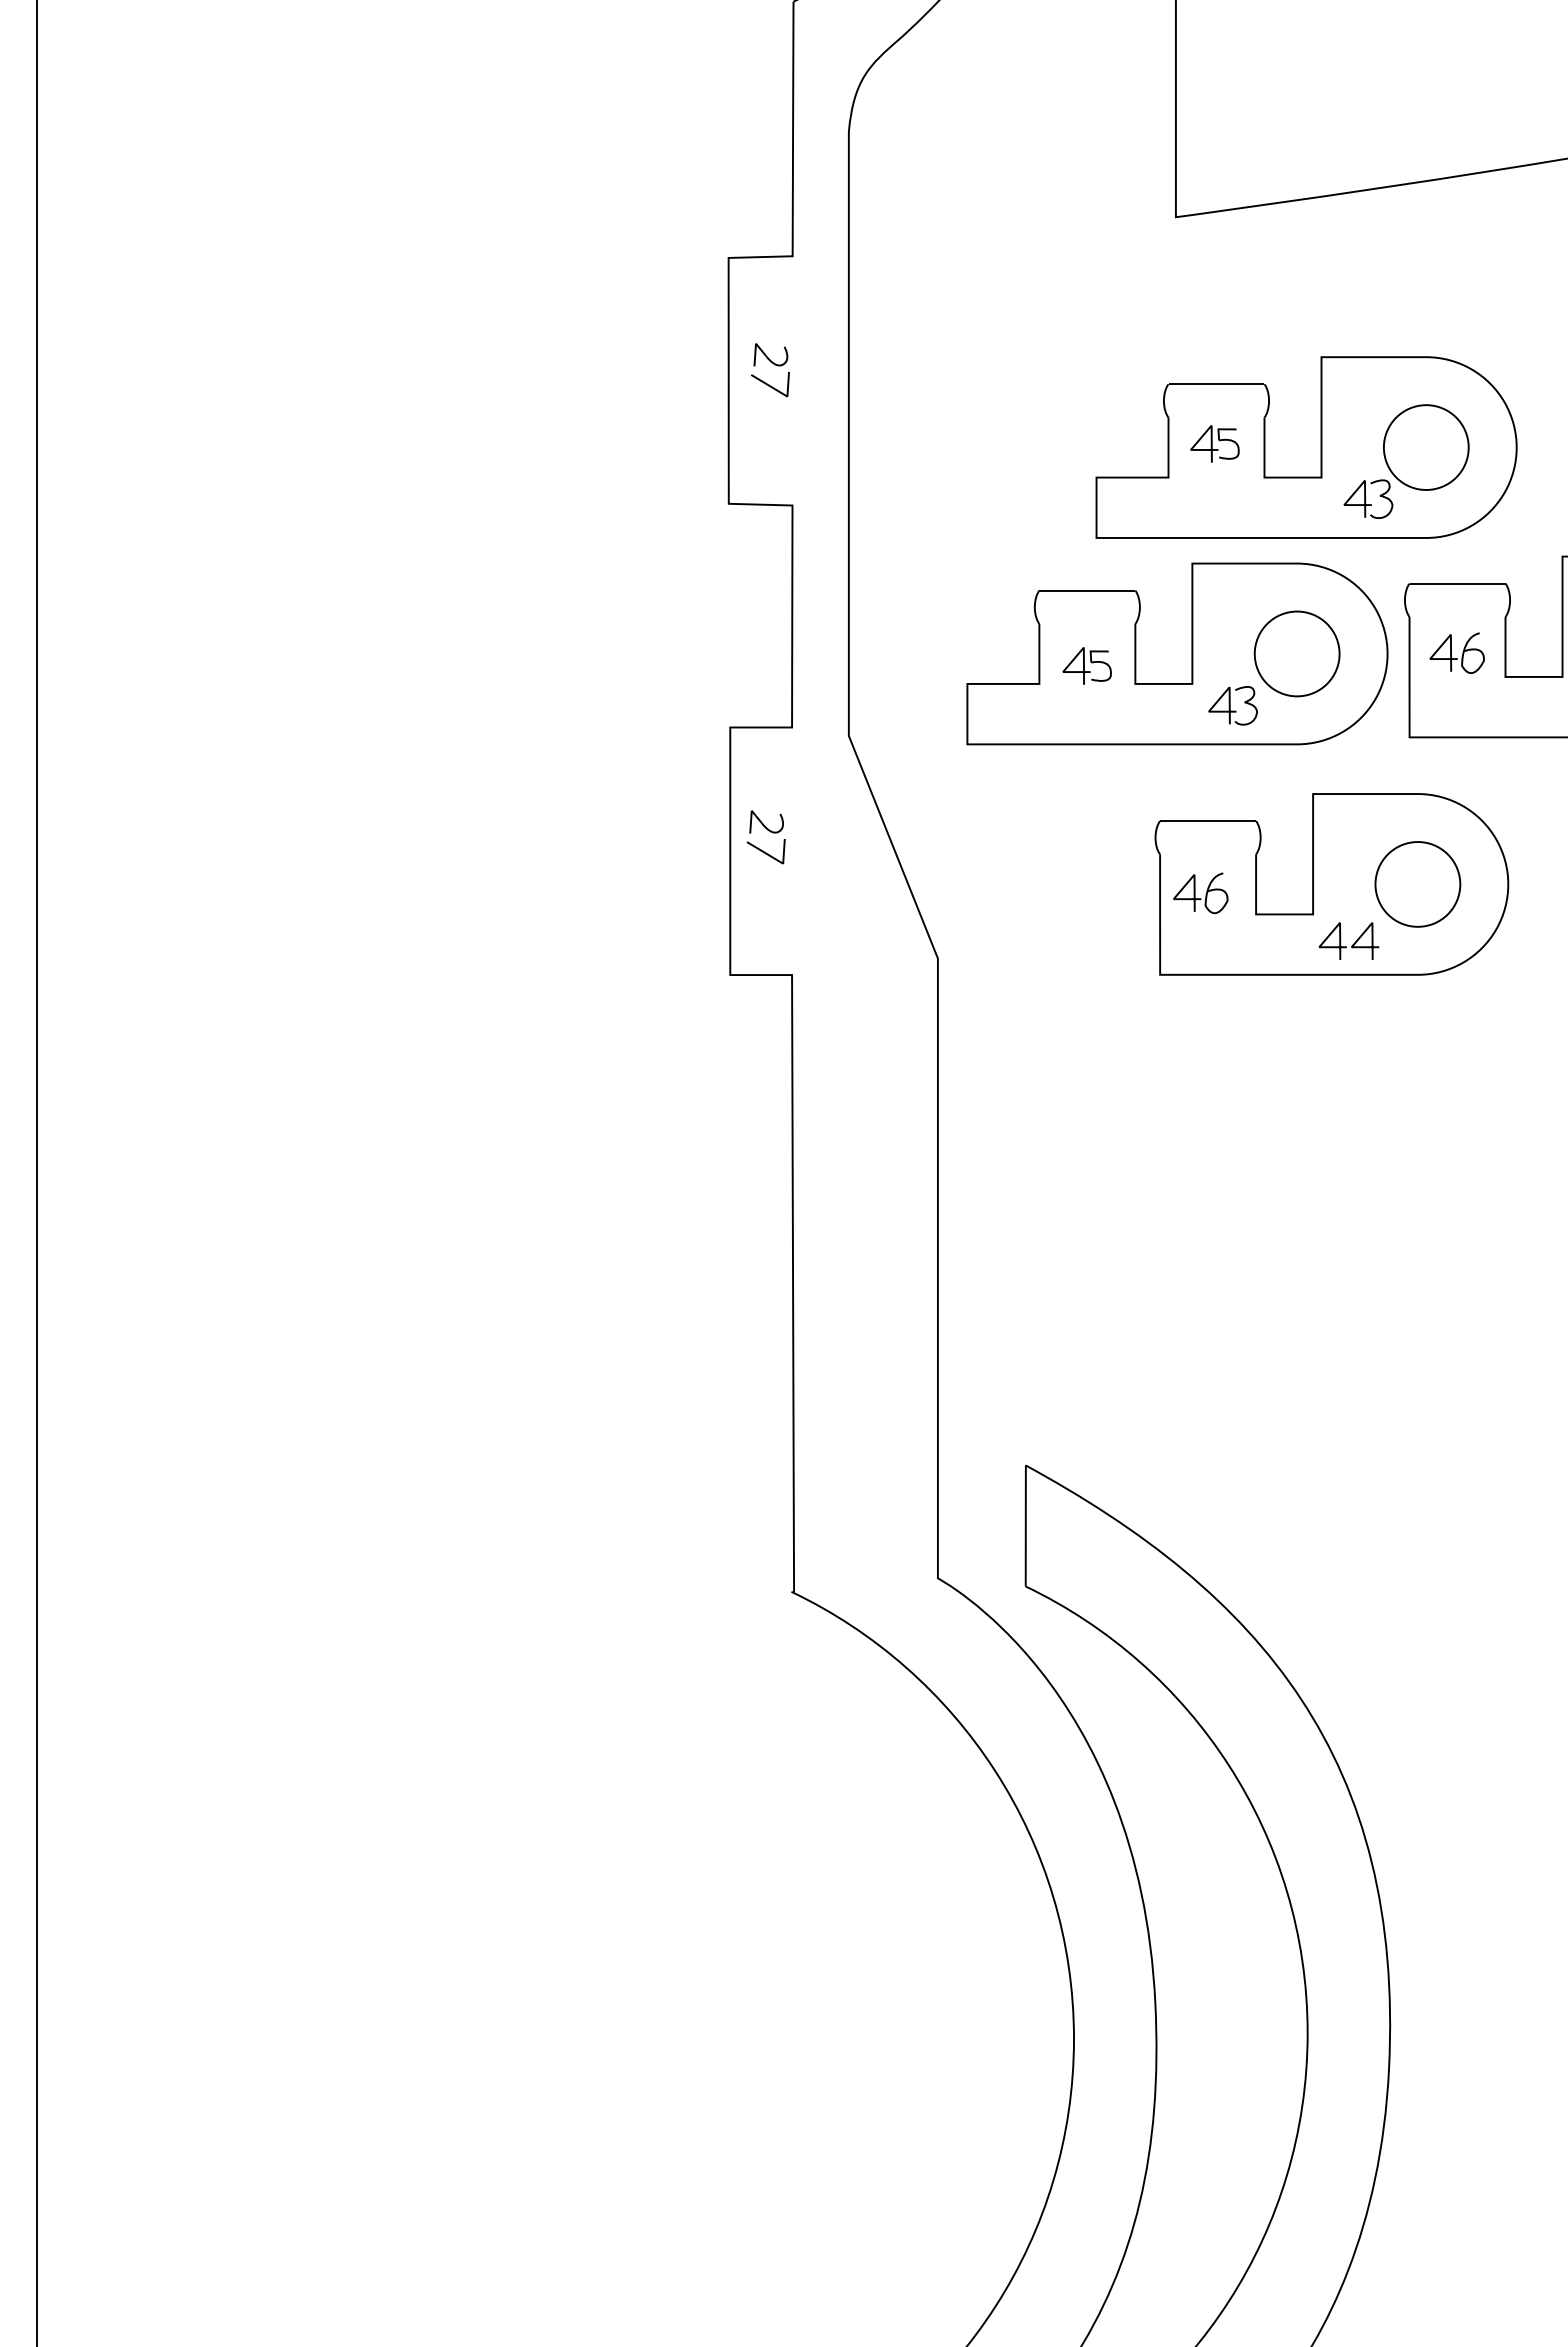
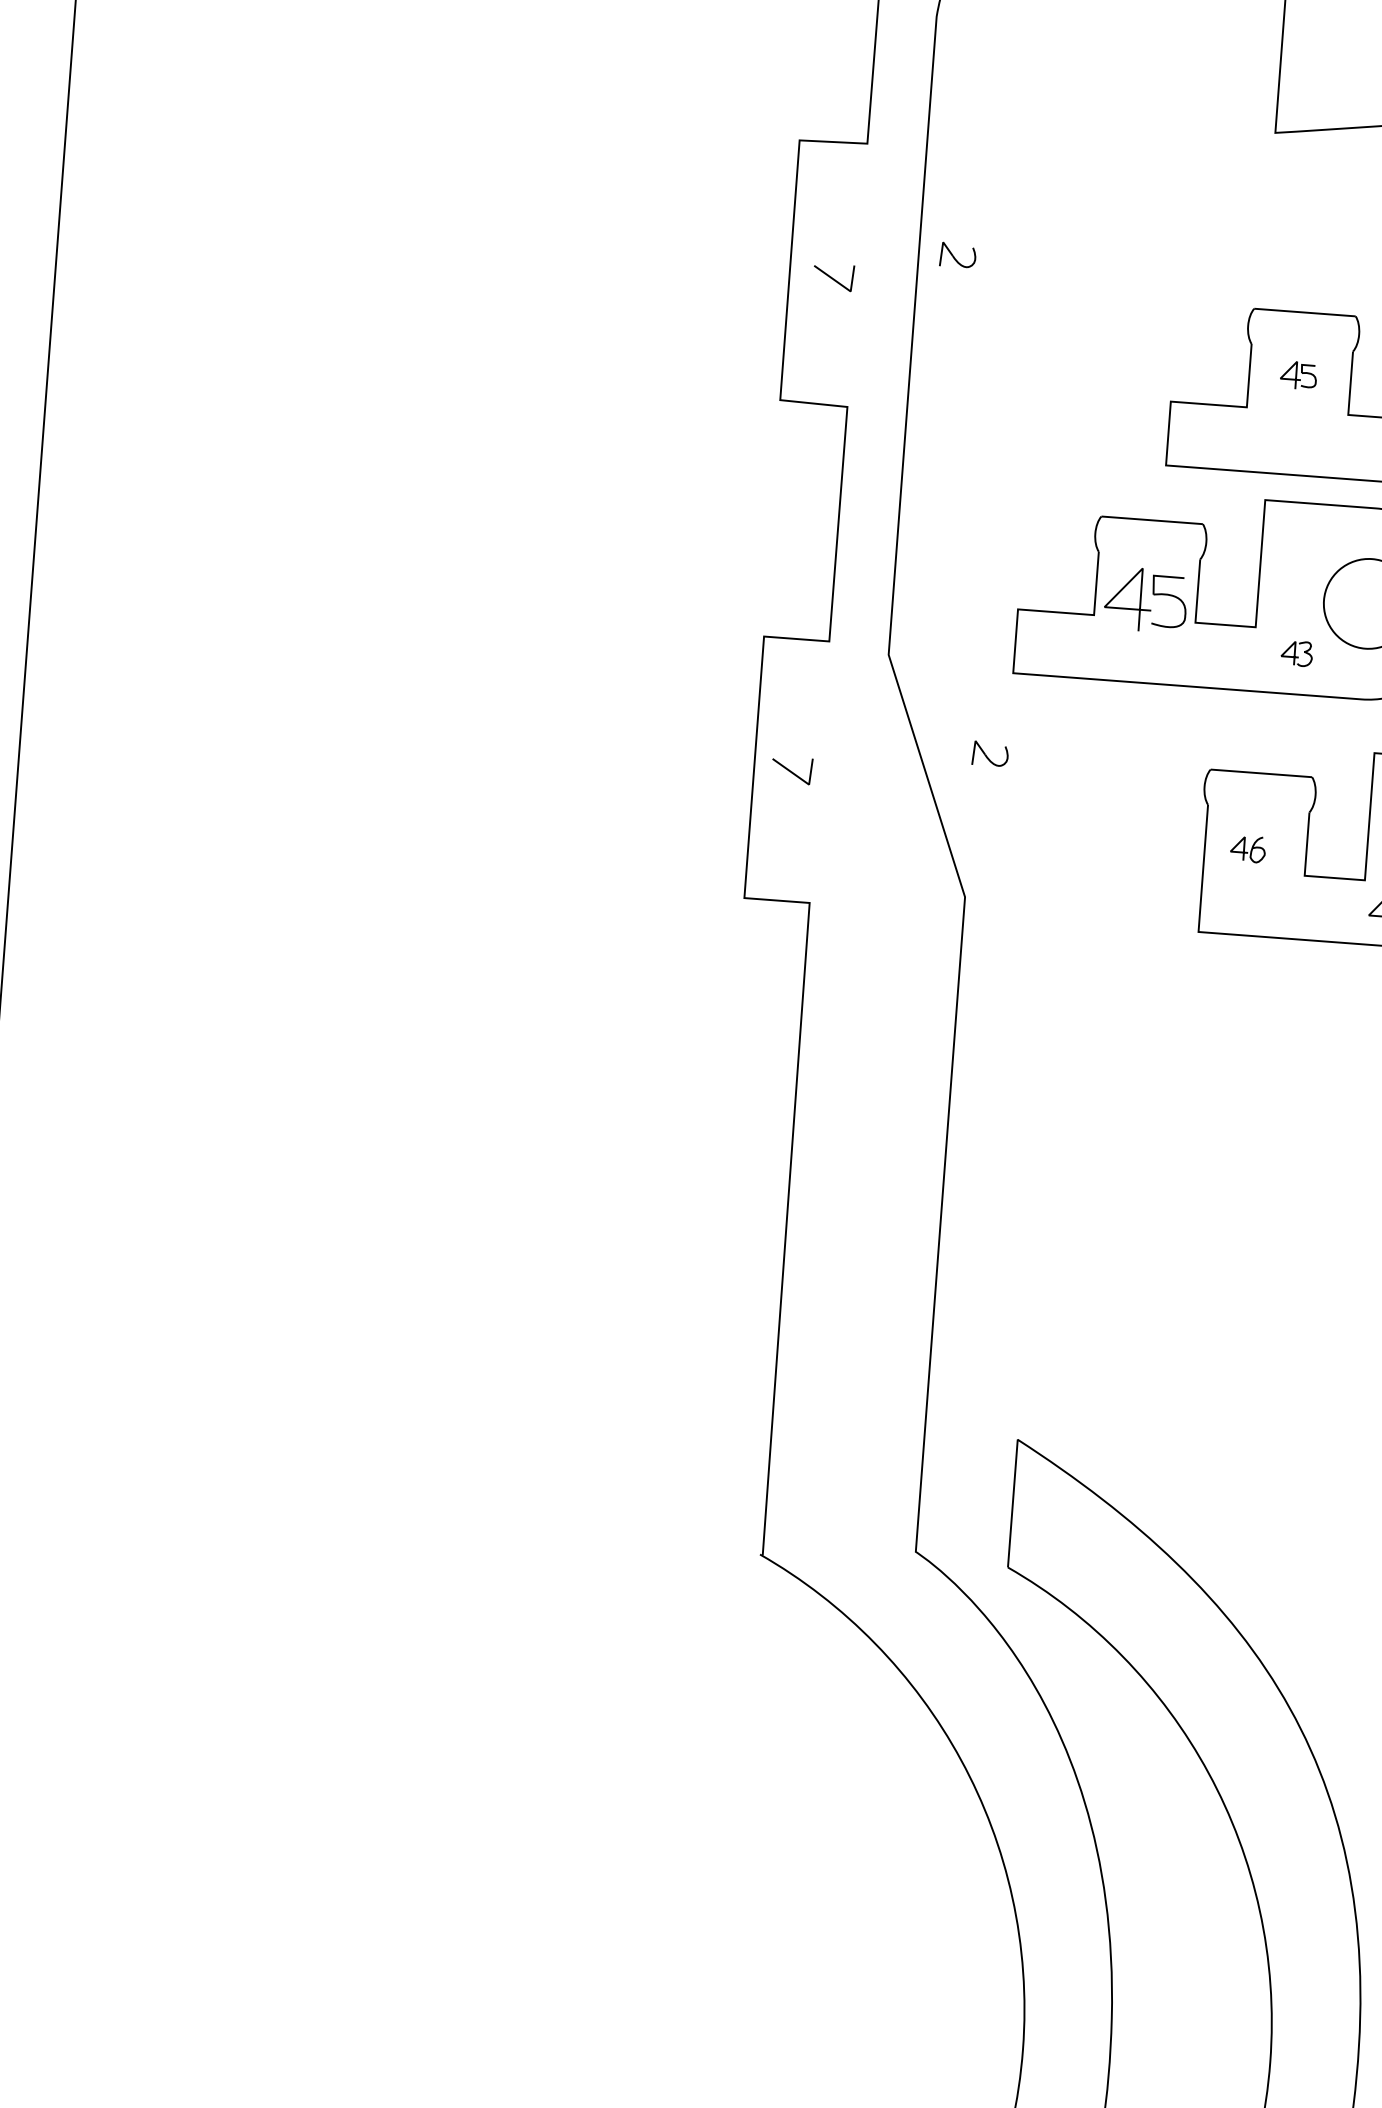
part: (770, 354) -> (957, 254), moved
part: (1214, 443) -> (1298, 374), size x0.7
part: (1086, 665) -> (1145, 599), size x1.6
part: (1232, 705) -> (1296, 653), size x0.6
part: (766, 821) -> (990, 753), moved
part: (1200, 893) -> (1247, 849), size x0.6

